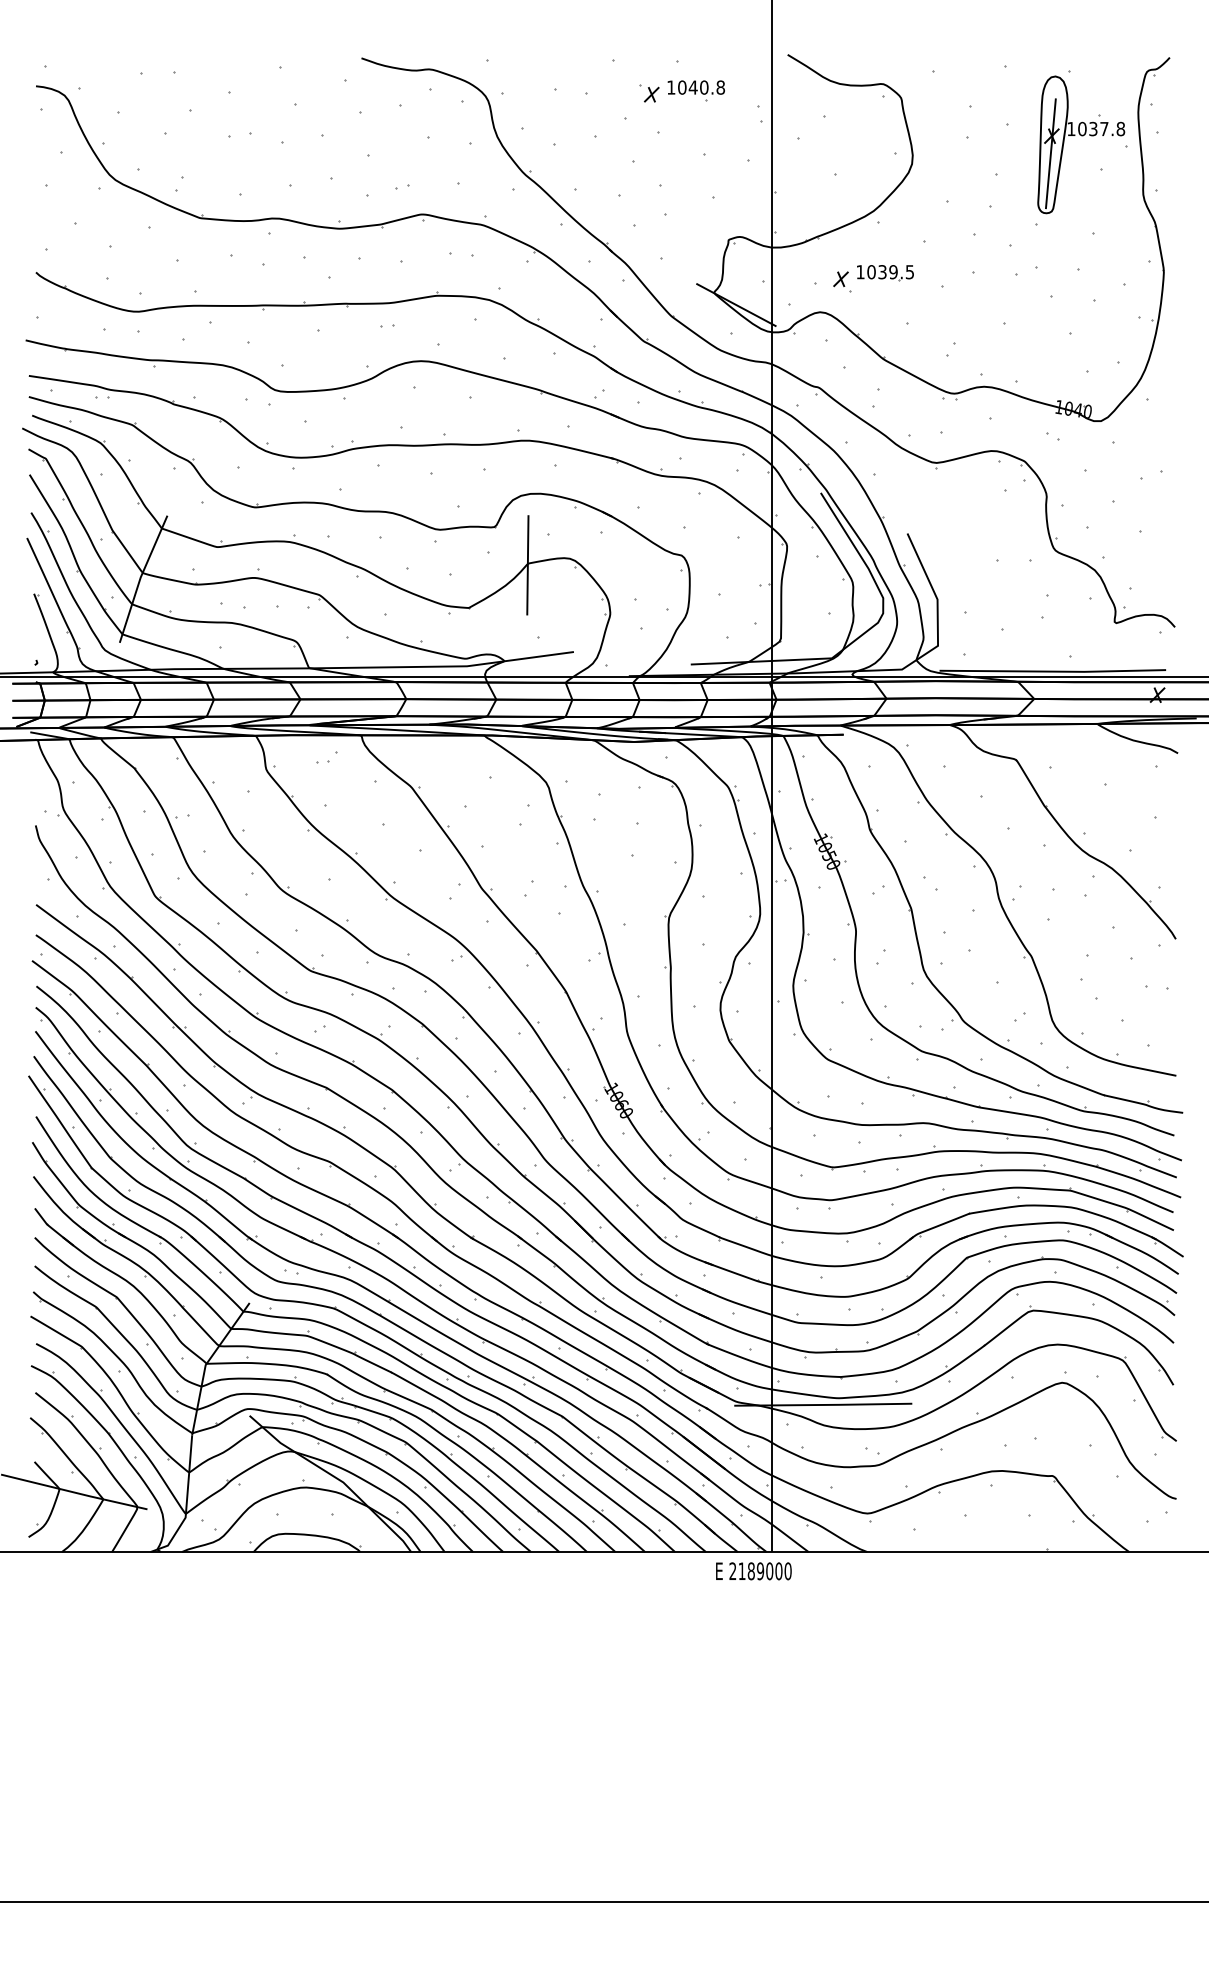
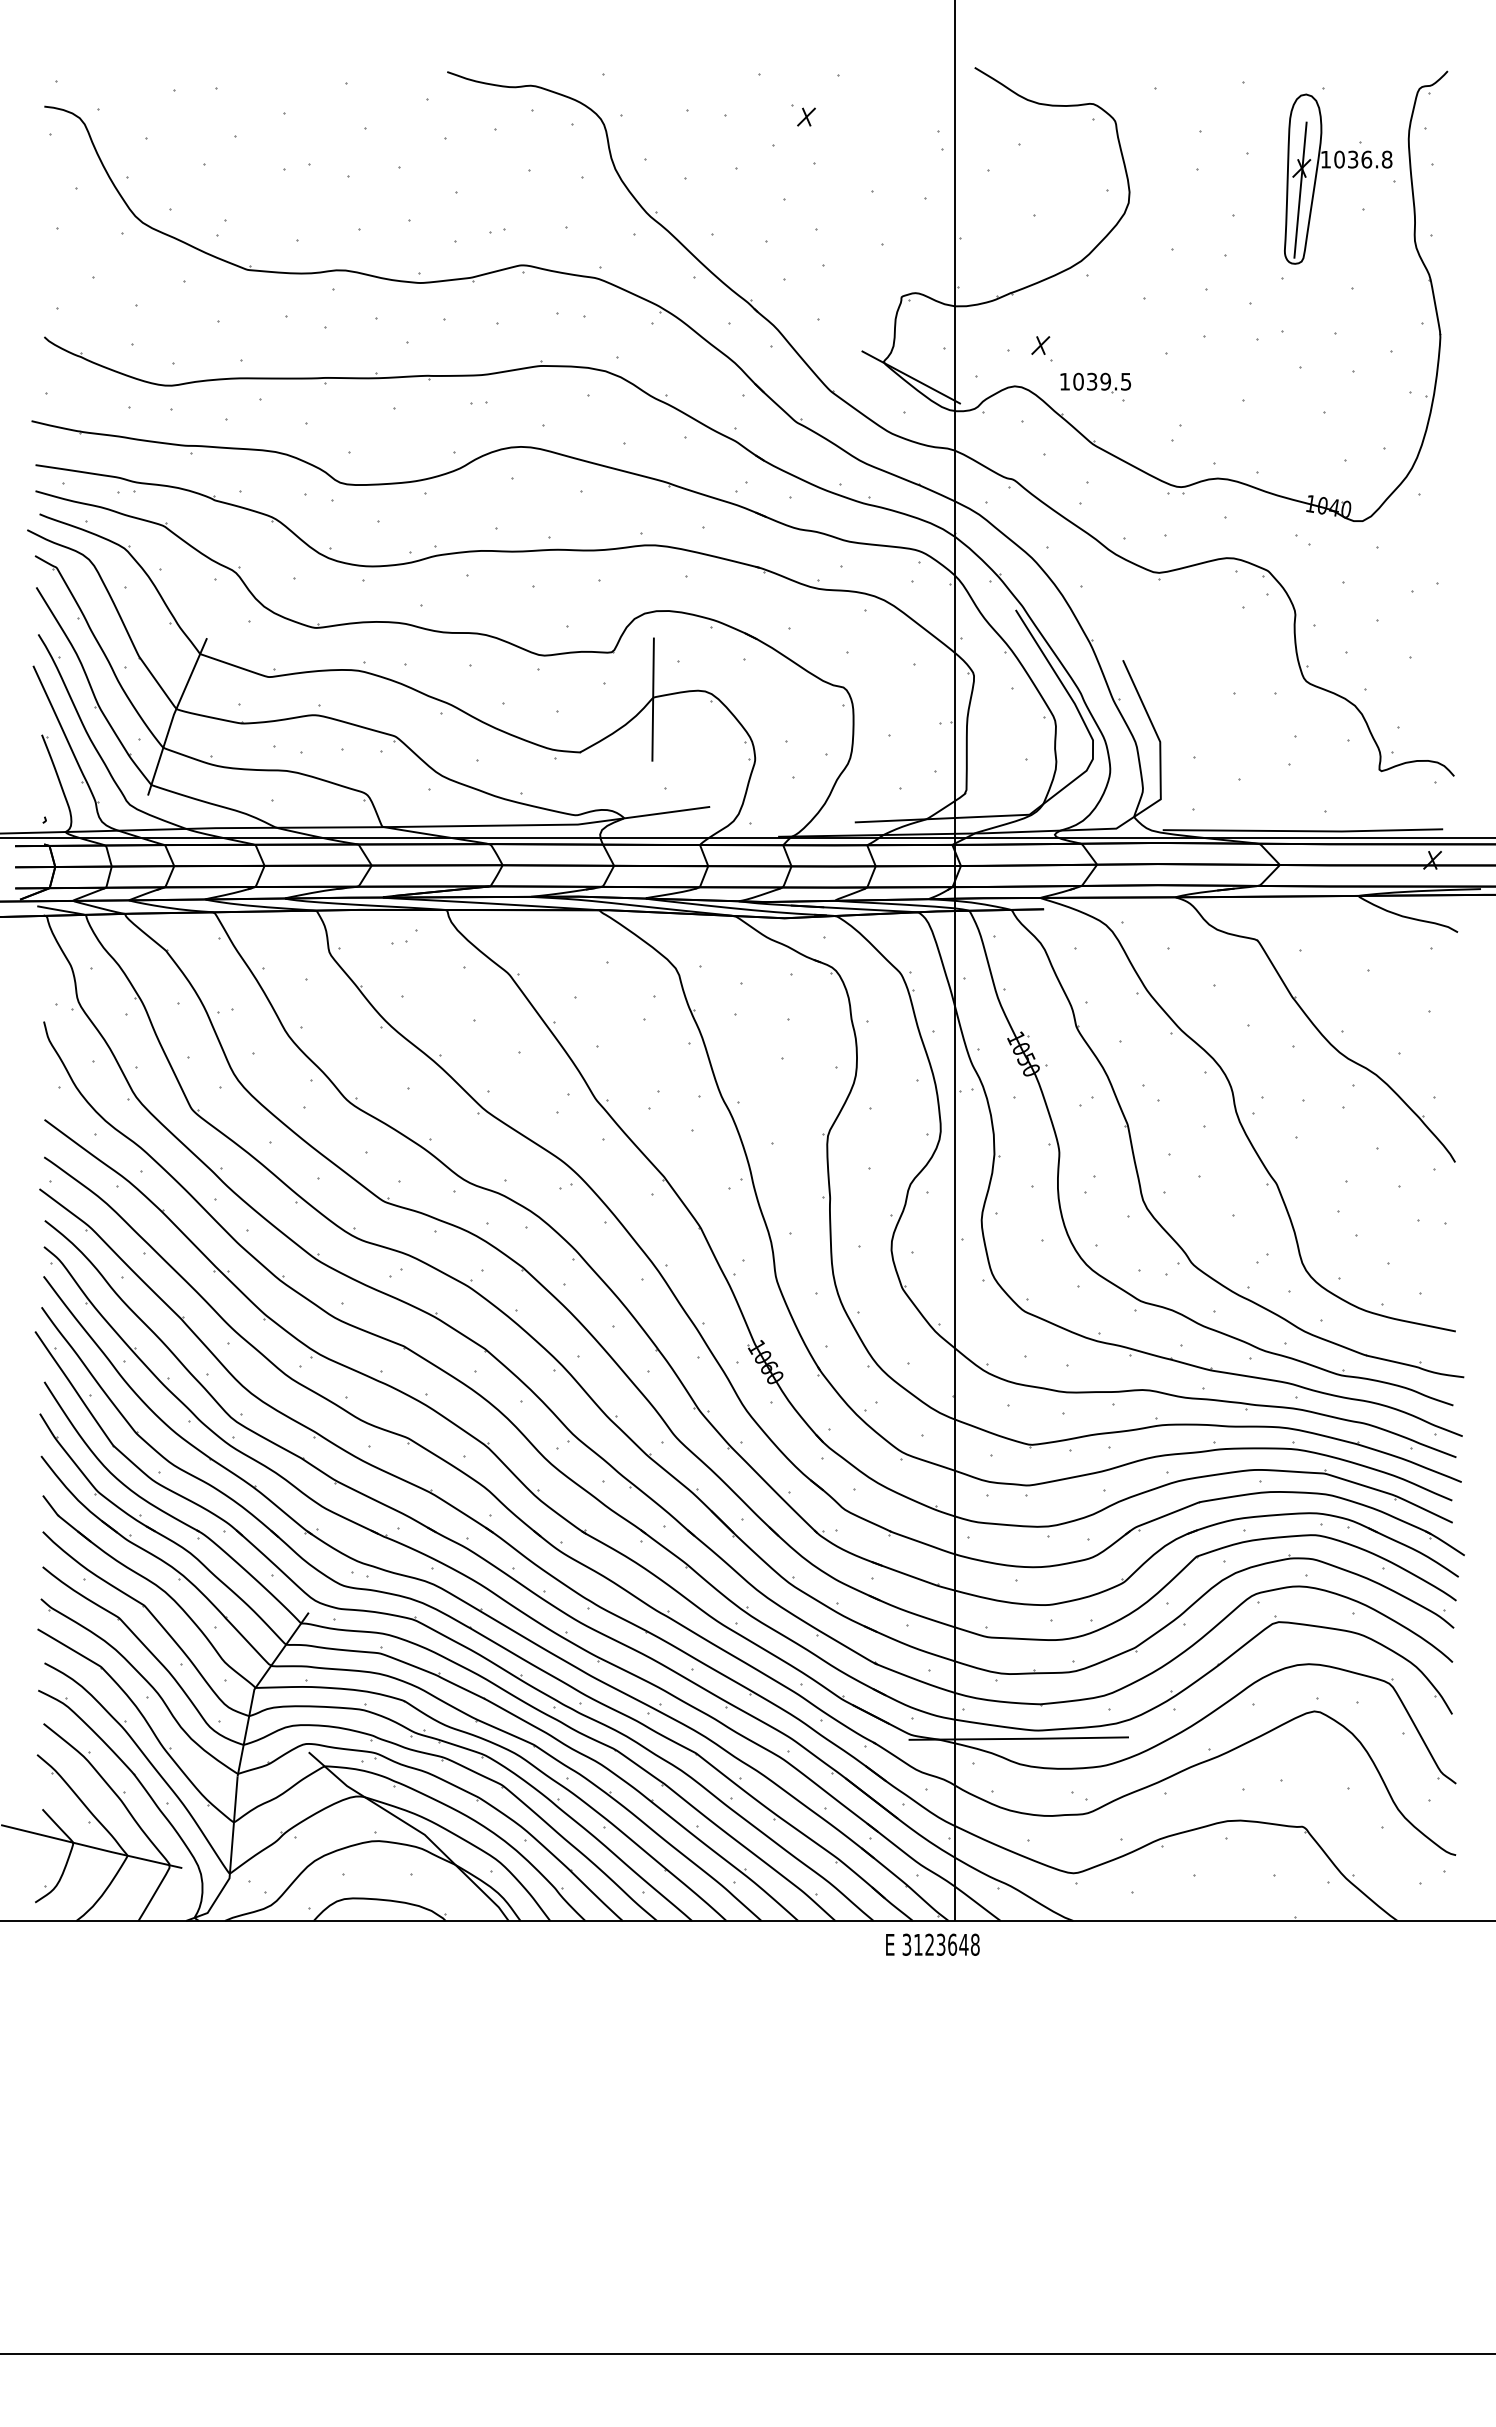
part: (696, 90) -> (861, 111), removed
text: (1104, 128) -> (1366, 159), 1037.8 -> 1036.8
part: (885, 272) -> (1095, 382), moved
text: (760, 1571) -> (940, 1944), 2189000 -> 3123648

